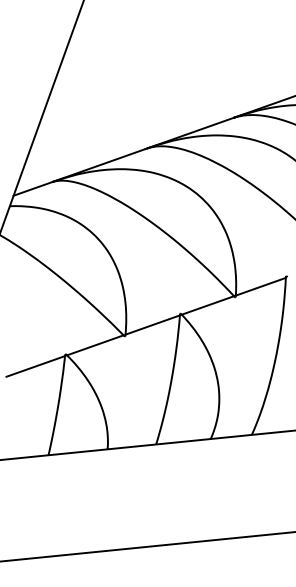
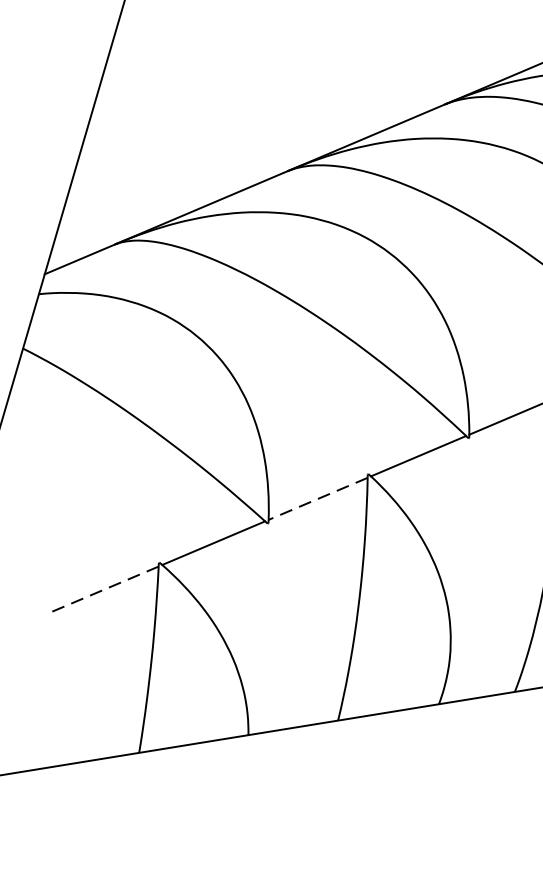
line: (152, 325) -> (317, 499), solid -> dashed
line: (35, 366) -> (104, 589), solid -> dashed

